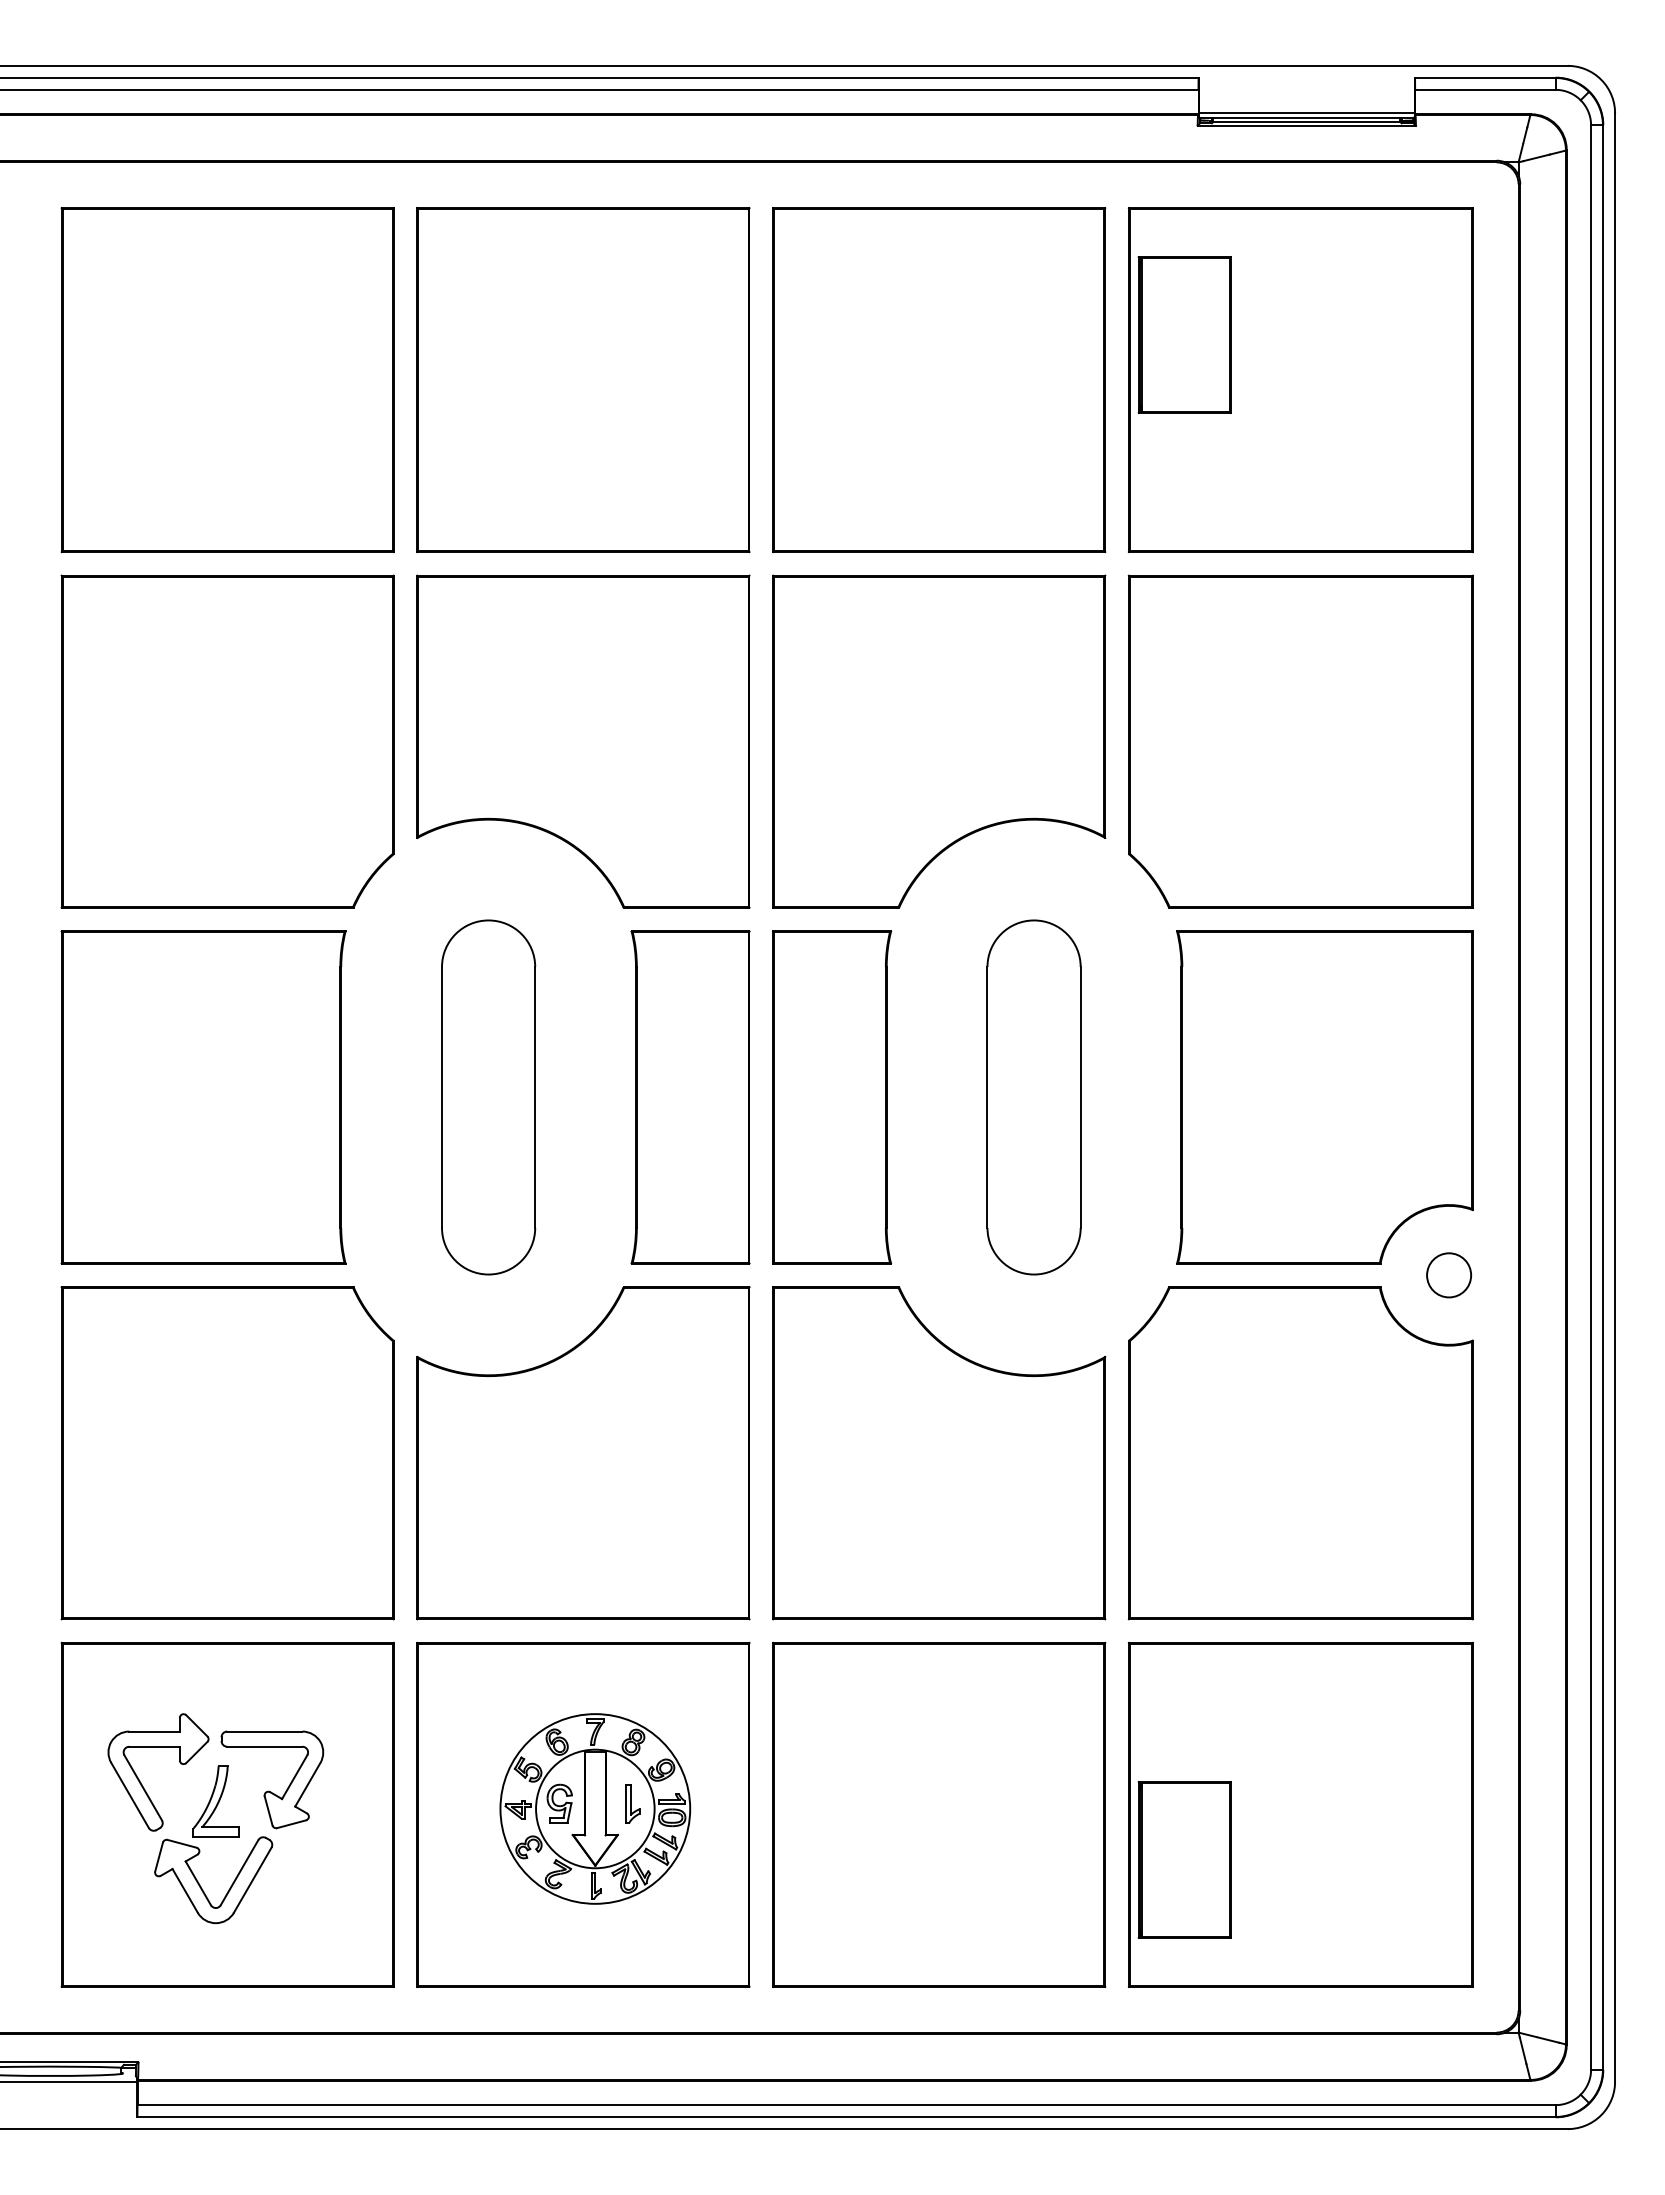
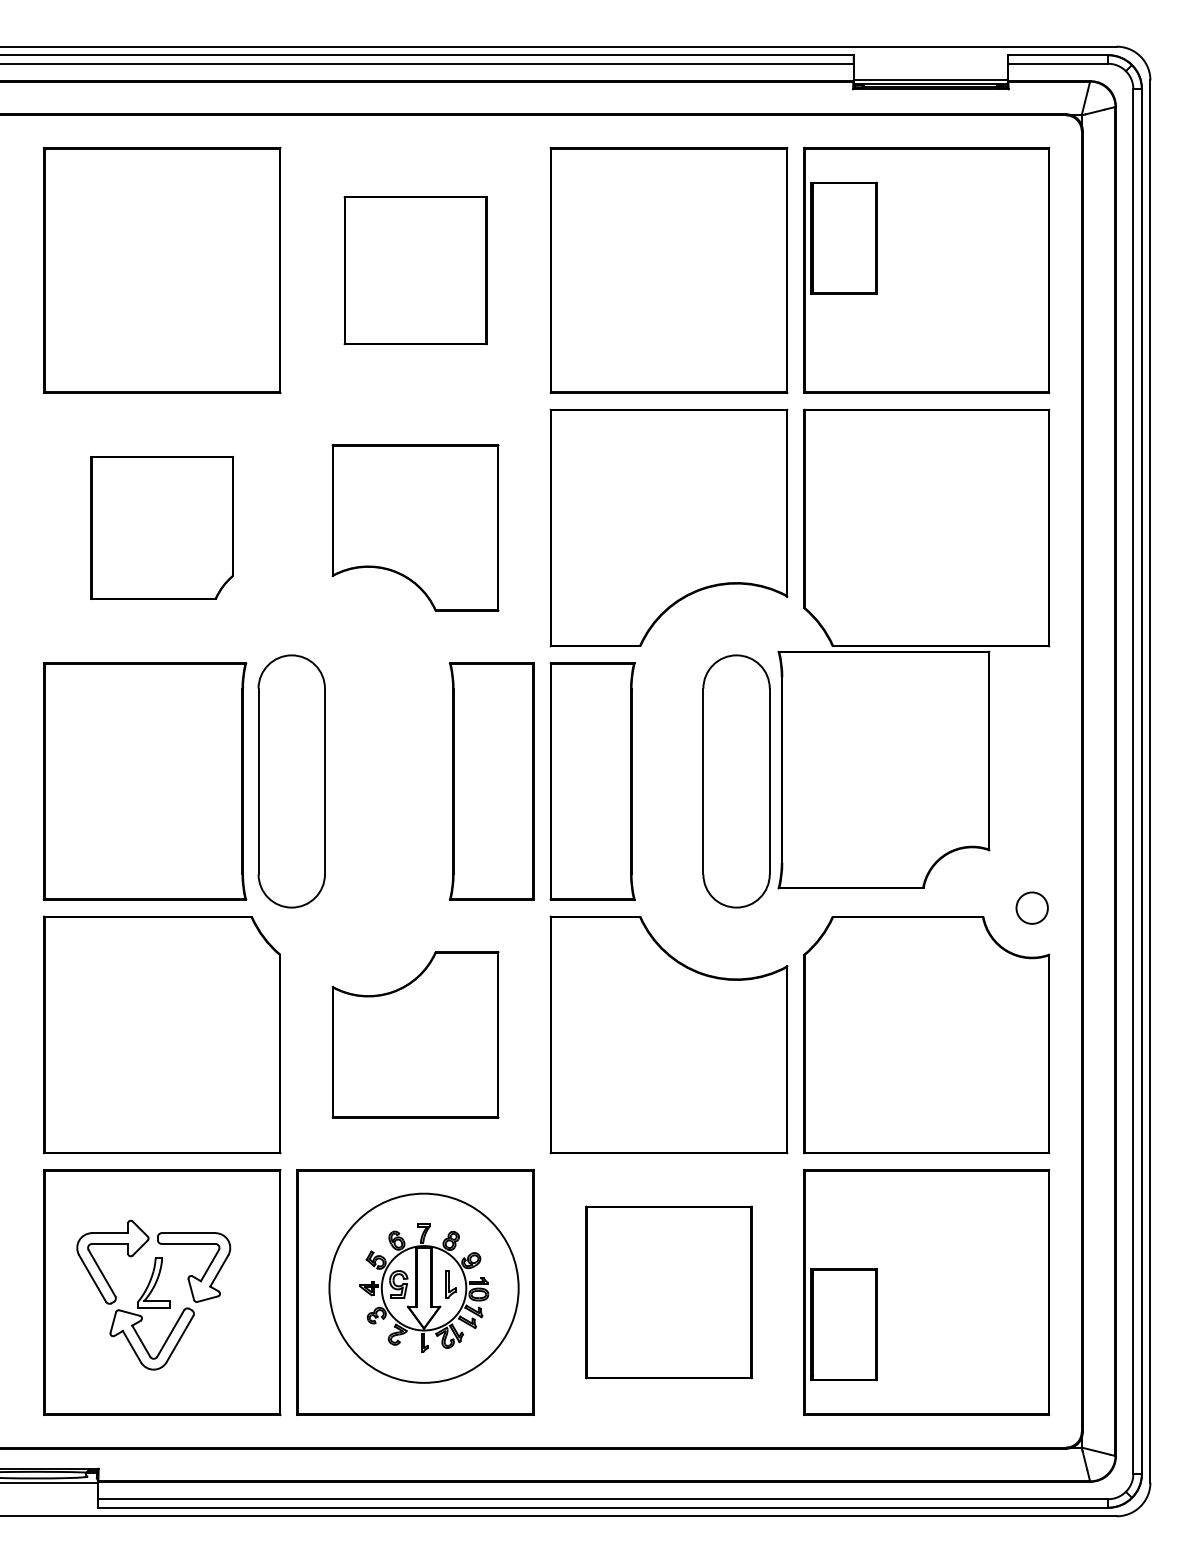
part: (583, 380) -> (415, 270), size x0.6
part: (227, 741) -> (162, 527), size x0.6
part: (583, 741) -> (415, 527), size x0.7
part: (488, 1097) -> (291, 781), moved
part: (1324, 1097) -> (883, 770), moved
part: (583, 1453) -> (415, 1035), size x0.7
circle: (595, 1808) -> (424, 1287), size x1.4
part: (939, 1814) -> (669, 1292), size x0.7

